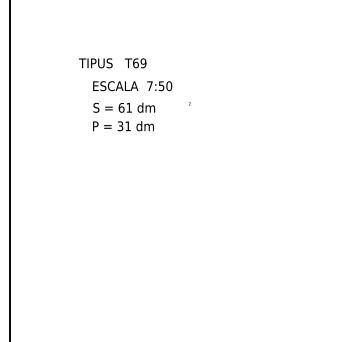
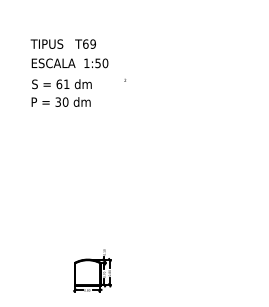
text: (112, 63) -> (63, 44), moved
text: (149, 85) -> (86, 62), 7:50 -> 1:50
text: (128, 126) -> (66, 102), 31 -> 30
part: (155, 300) -> (92, 270), added

